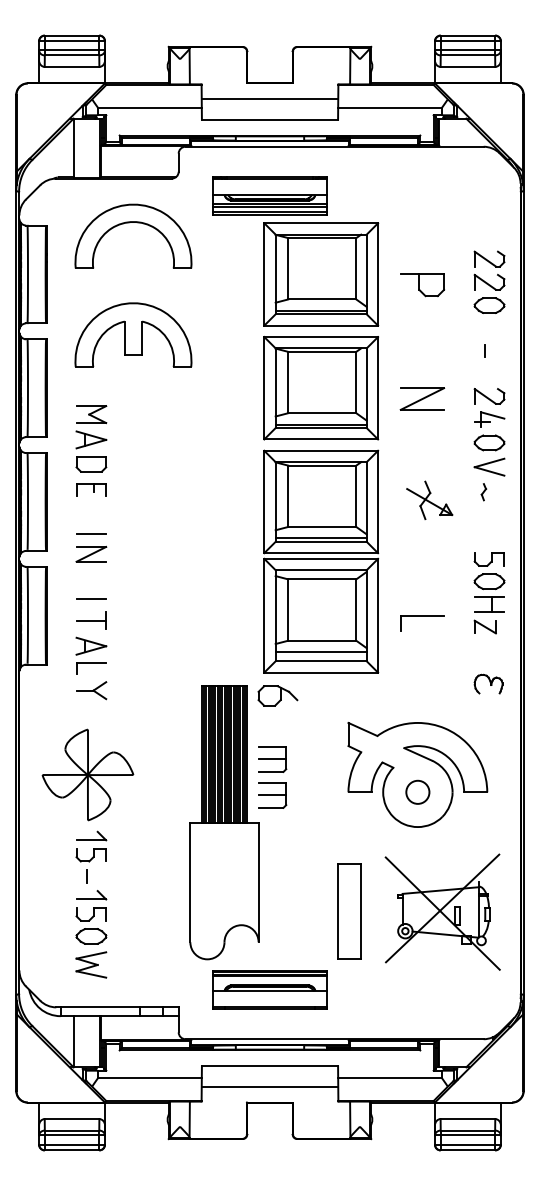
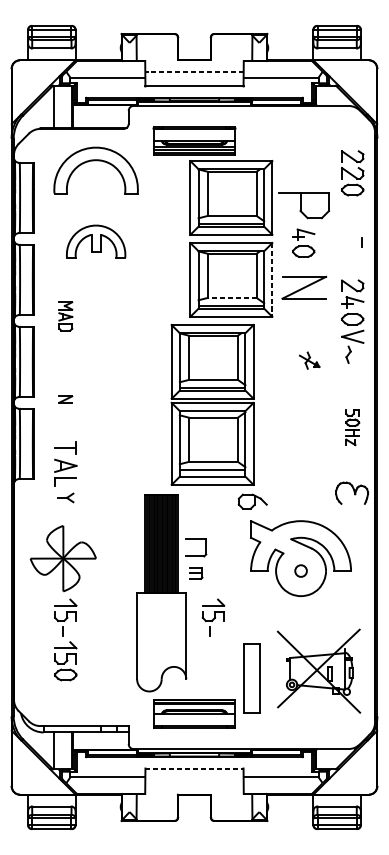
line: (269, 99) -> (194, 71), solid -> dashed
part: (489, 281) -> (352, 172), moved
part: (422, 285) -> (304, 205), size x1.6
part: (133, 334) -> (96, 241), size x0.7
part: (421, 337) -> (303, 243), added
line: (484, 350) -> (361, 241), moved
line: (378, 388) -> (272, 280), solid -> dashed
part: (422, 398) -> (304, 287), size x1.4
line: (321, 413) -> (231, 298), solid -> dashed
part: (91, 438) -> (65, 316), size x0.6
part: (91, 489) -> (65, 352), removed
part: (483, 492) -> (348, 355), size x1.4
part: (429, 499) -> (309, 360), size x0.6
line: (91, 533) -> (65, 384), removed
part: (91, 553) -> (65, 399), size x0.6
part: (321, 561) -> (212, 404), moved
part: (489, 593) -> (352, 427), size x0.6
line: (91, 599) -> (65, 432), removed
part: (422, 616) -> (304, 444), removed
part: (488, 683) -> (351, 492), size x1.6
part: (91, 690) -> (65, 497), size x0.7
part: (277, 695) -> (252, 501), moved
line: (272, 759) -> (196, 547), removed
circle: (417, 791) -> (300, 570), size x0.7
part: (272, 795) -> (196, 573), size x0.6
part: (296, 856) -> (213, 617), added
part: (349, 911) -> (251, 678), moved
part: (442, 911) -> (318, 670), moved
part: (91, 964) -> (65, 695), removed
line: (270, 1066) -> (194, 768), solid -> dashed
line: (269, 1086) -> (194, 783), removed

